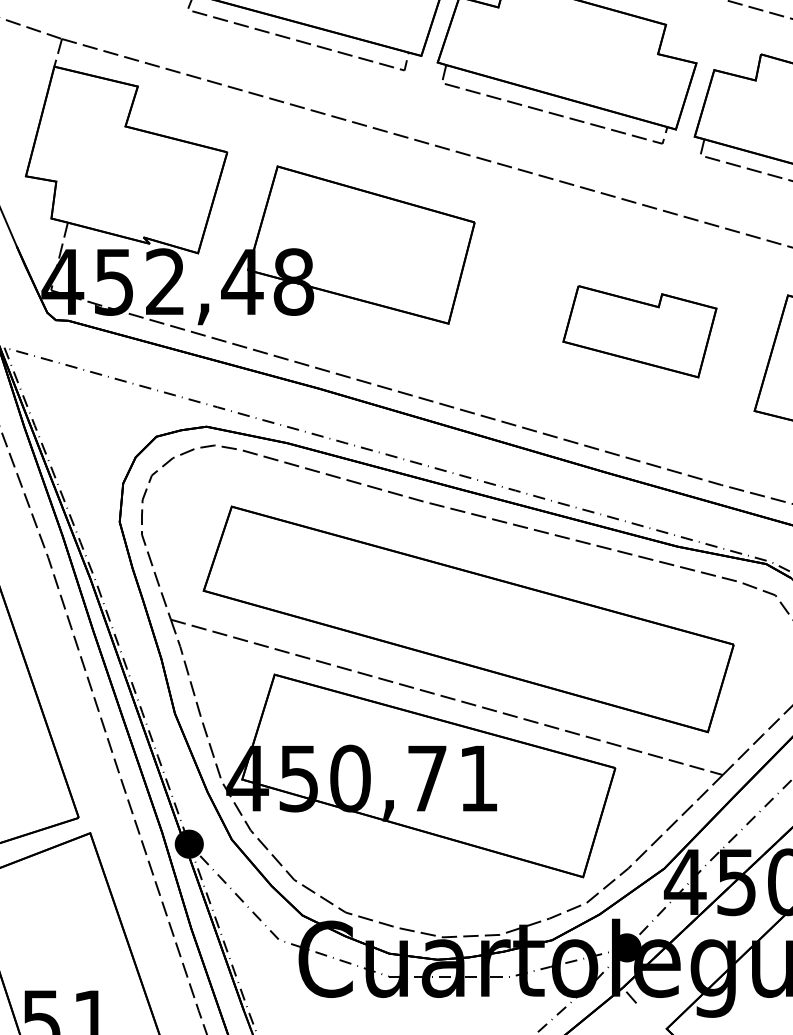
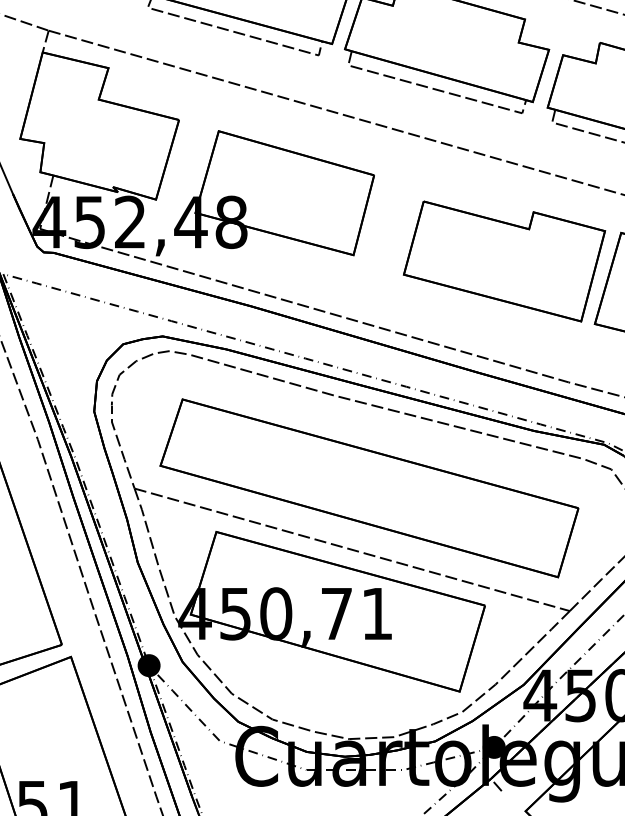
part: (639, 331) -> (504, 261), size x1.67

